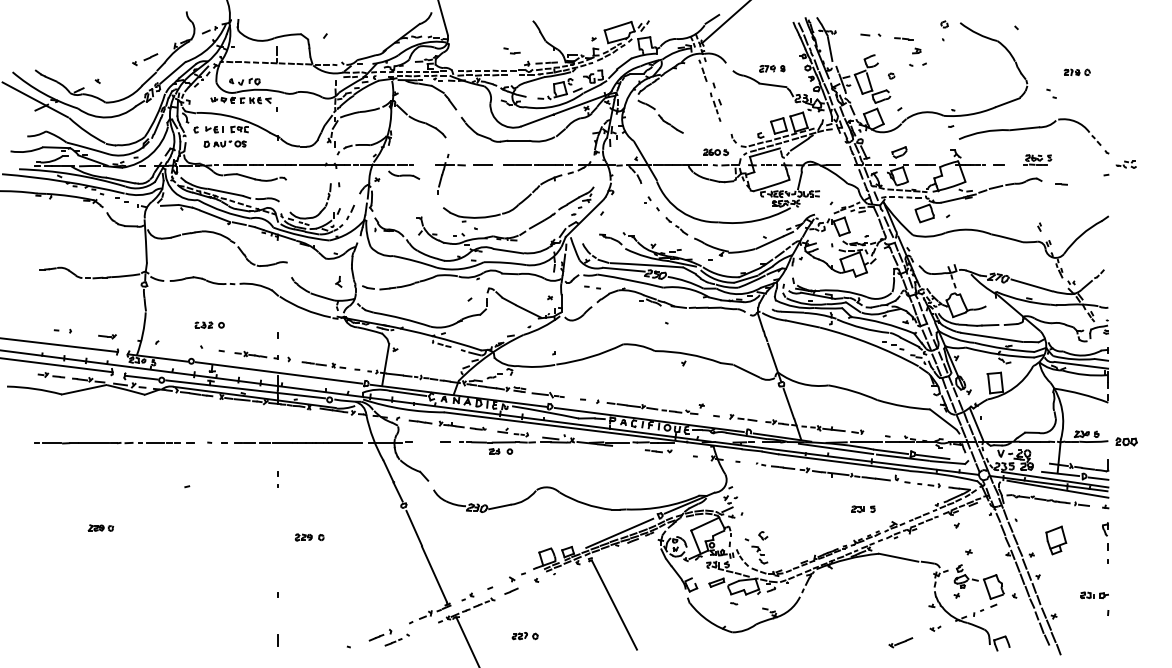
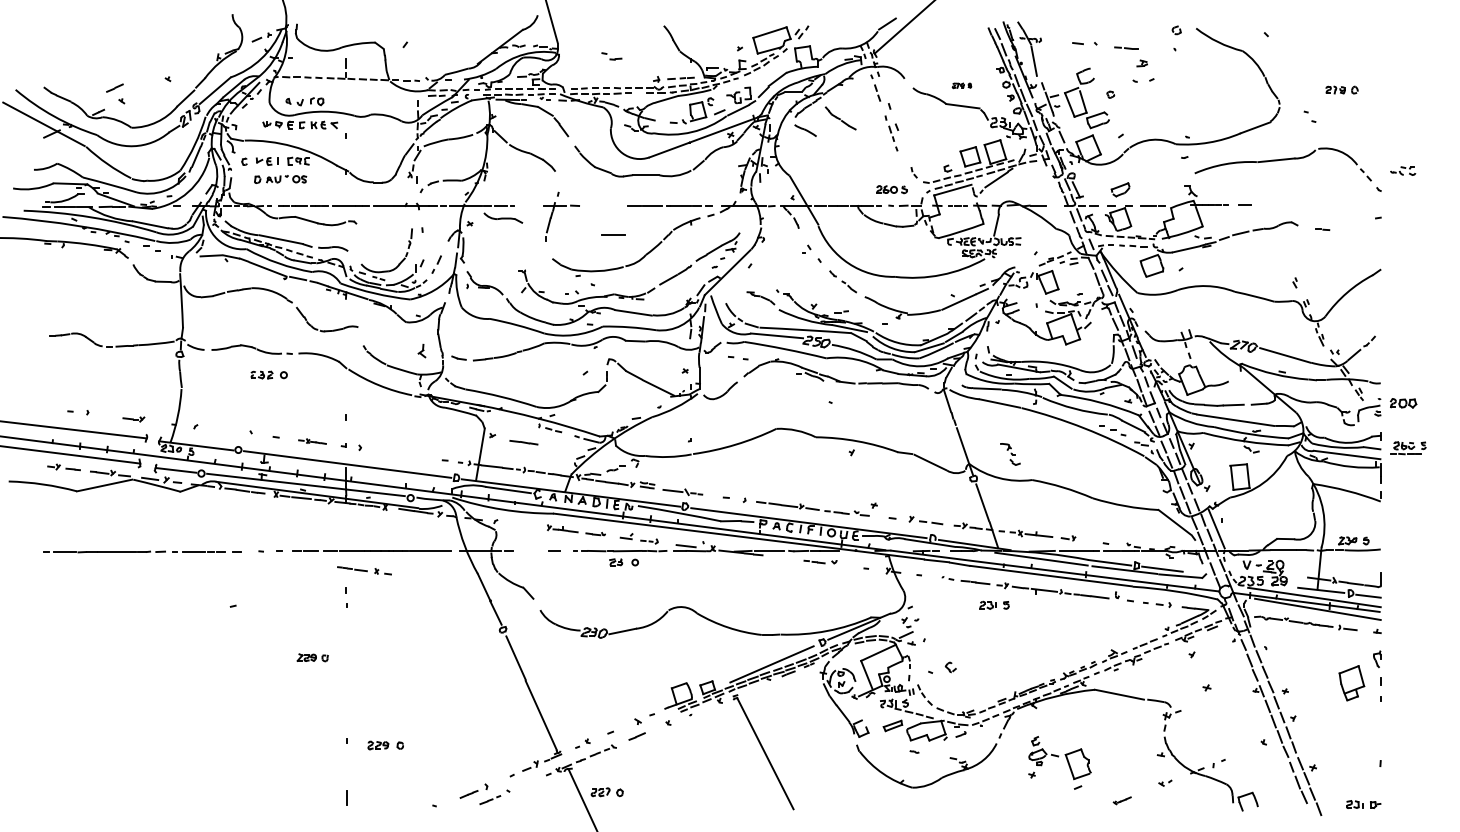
part: (511, 51) -> (611, 56), moved
line: (150, 56) -> (114, 87), moved
part: (771, 68) -> (961, 85), size x0.6
part: (670, 124) -> (840, 118), moved
part: (1037, 160) -> (1408, 448), moved
part: (1126, 164) -> (1403, 170), moved
line: (482, 165) -> (613, 234), moved
part: (209, 324) -> (268, 374), moved
part: (250, 354) -> (312, 441), size x0.7
part: (323, 364) -> (364, 570), moved
line: (420, 421) -> (523, 442), moved
part: (1126, 441) -> (1403, 403), moved
part: (863, 508) -> (994, 604), moved
part: (100, 527) -> (312, 657), moved
part: (309, 537) -> (385, 745), moved
part: (1055, 540) -> (1351, 683), moved
part: (759, 555) -> (1010, 454), moved
part: (978, 585) -> (1059, 762), moved
part: (1094, 595) -> (1363, 804), moved
part: (524, 636) -> (606, 792), moved
part: (901, 642) -> (1122, 800), size x0.6

